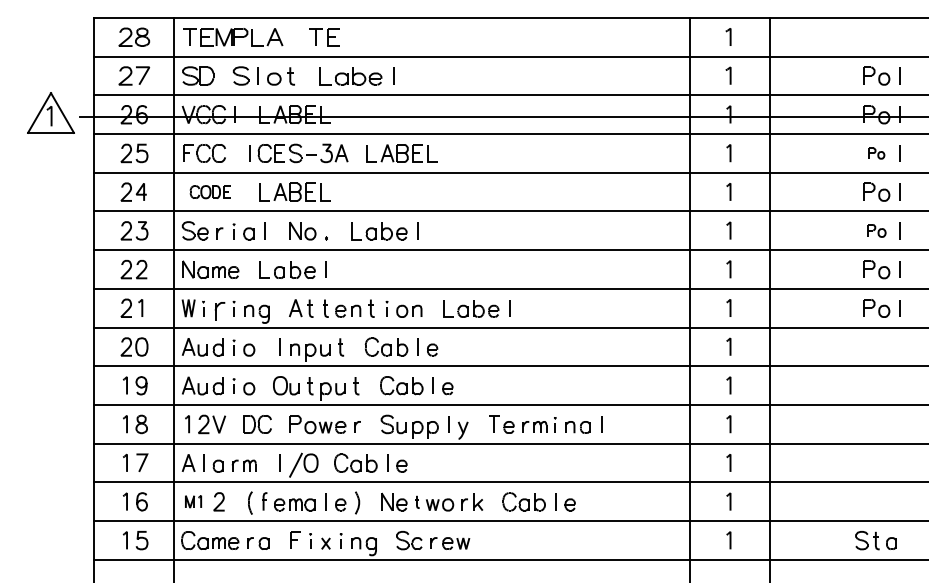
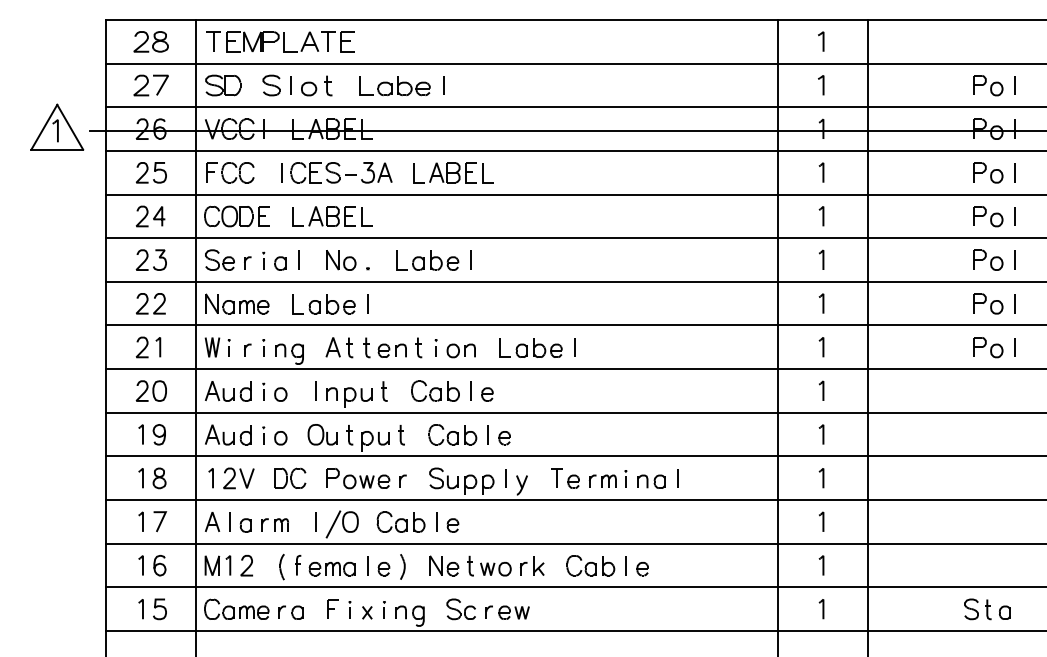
part: (324, 36) -> (337, 41), moved
part: (876, 153) -> (988, 172), size x1.67
part: (209, 192) -> (236, 216), size x1.43
part: (876, 230) -> (988, 259), size x1.43
part: (219, 310) -> (247, 349), size x0.62
part: (193, 501) -> (217, 565), size x1.43
part: (417, 501) -> (470, 565), size x1.43

